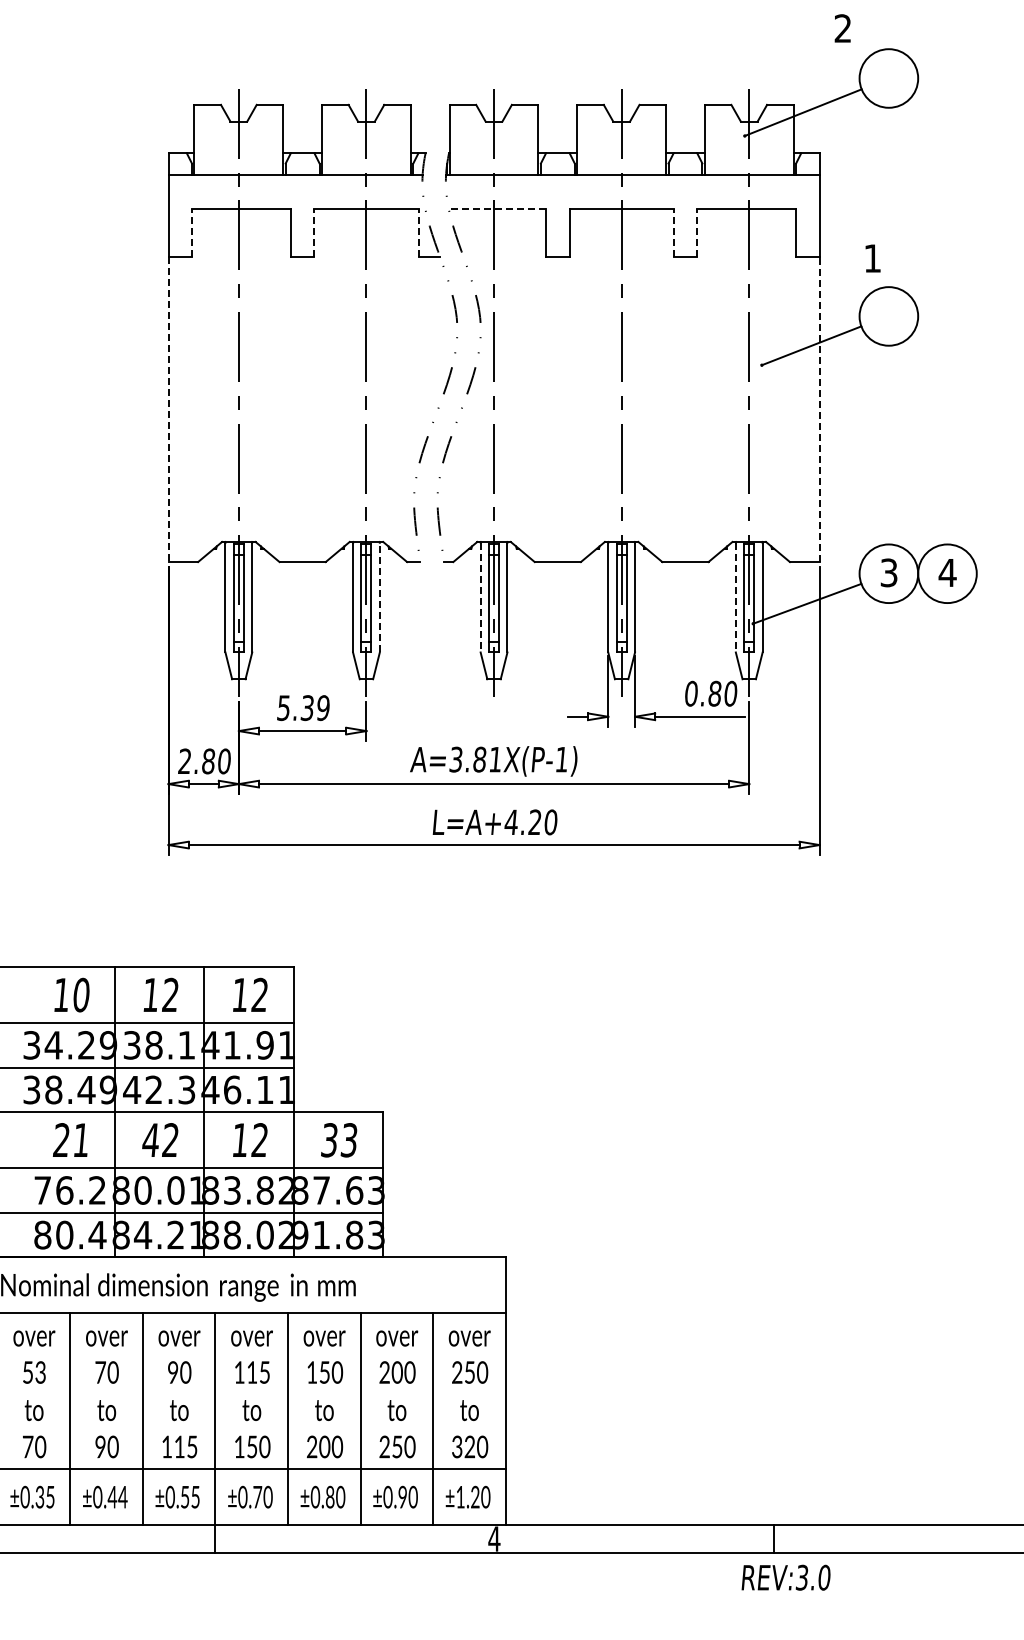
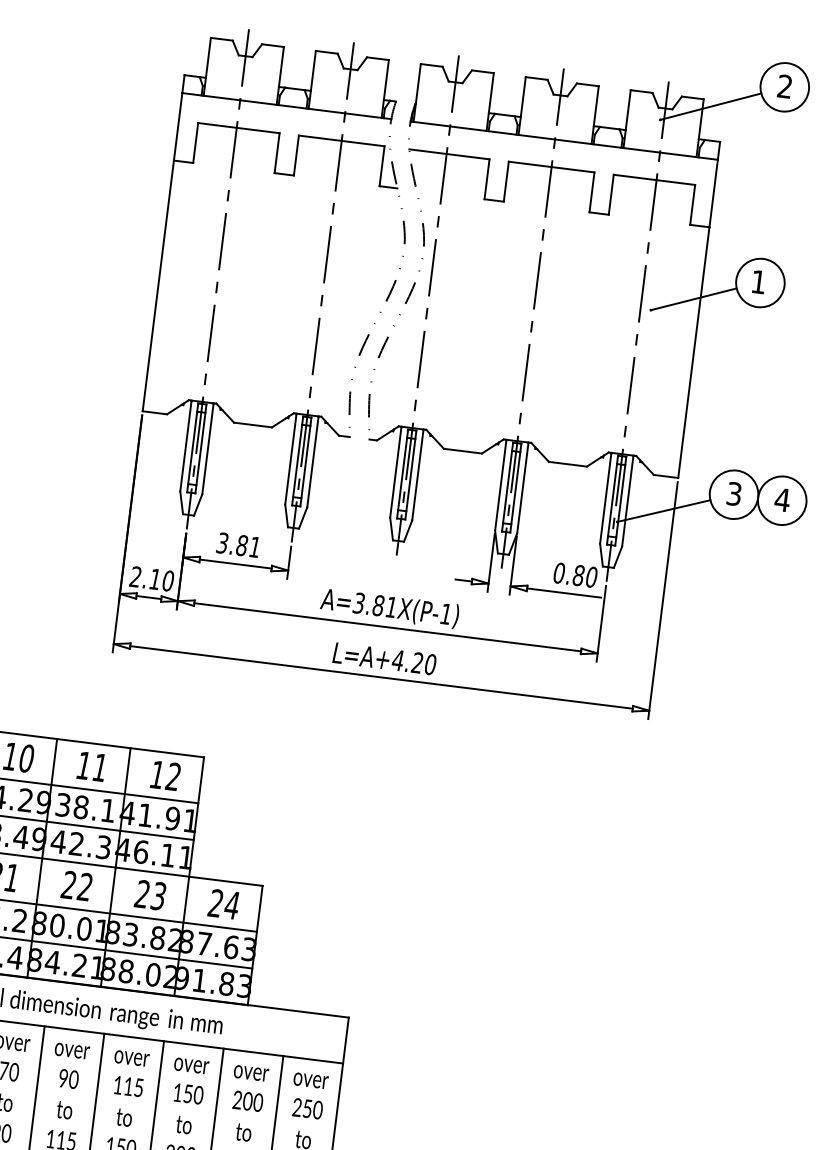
text: (842, 28) -> (784, 86), moved
line: (497, 208) -> (449, 154), dashed -> solid
line: (191, 232) -> (195, 142), dashed -> solid
line: (314, 232) -> (296, 155), dashed -> solid
line: (418, 232) -> (382, 165), dashed -> solid
line: (673, 232) -> (591, 191), dashed -> solid
line: (697, 232) -> (611, 194), dashed -> solid
text: (872, 258) -> (758, 282), moved
line: (819, 409) -> (693, 352), dashed -> solid
line: (168, 410) -> (158, 286), dashed -> solid
line: (379, 597) -> (312, 462), dashed -> solid
line: (480, 597) -> (395, 472), dashed -> solid
line: (735, 597) -> (605, 498), dashed -> solid
text: (303, 708) -> (238, 545), 5.39 -> 3.81
text: (208, 761) -> (155, 579), 2.80 -> 2.10
text: (170, 994) -> (100, 767), 12 -> 11
text: (150, 1139) -> (68, 884), 42 -> 22
text: (249, 1140) -> (150, 895), 12 -> 23
text: (338, 1140) -> (223, 904), 33 -> 24

